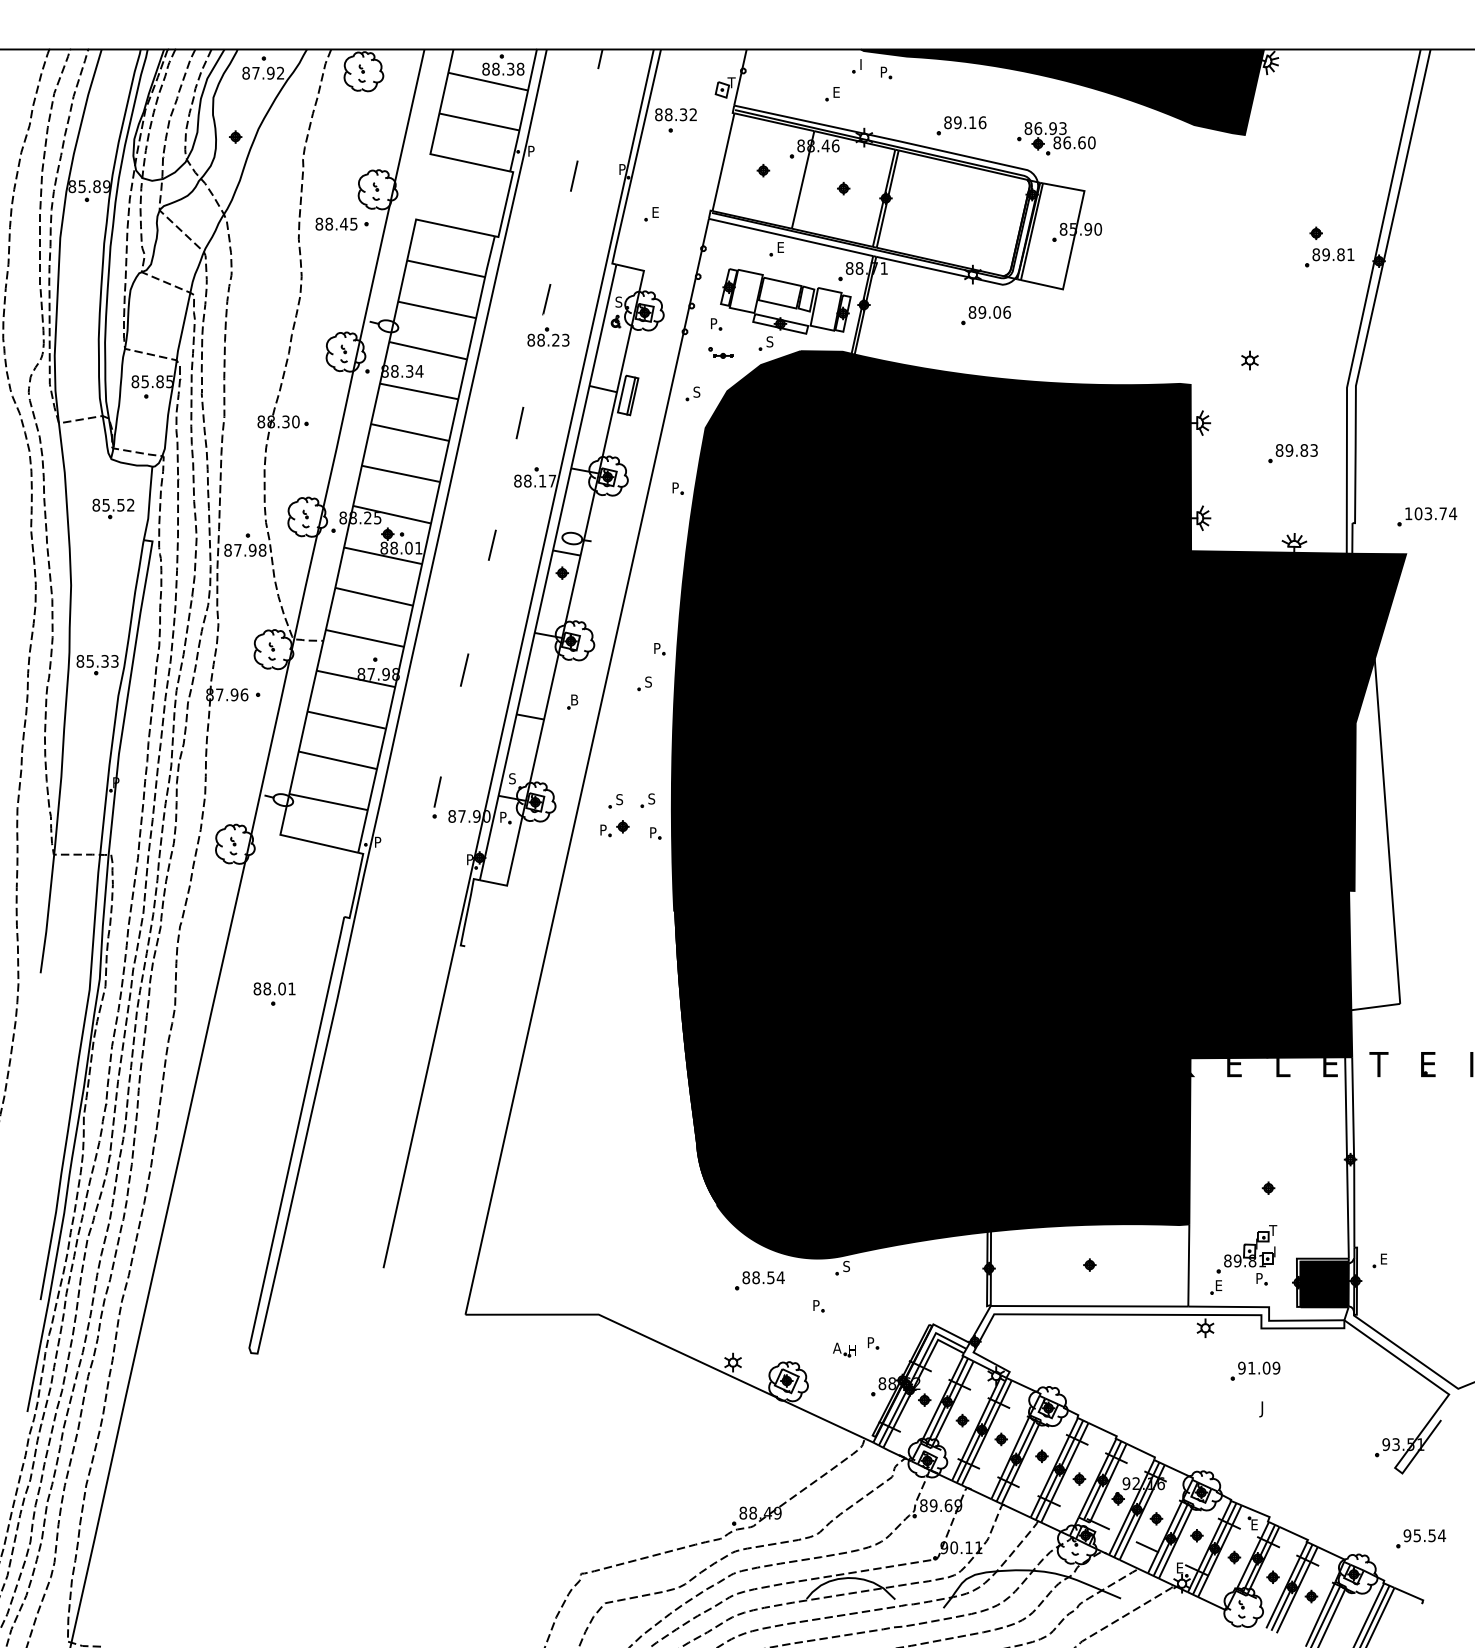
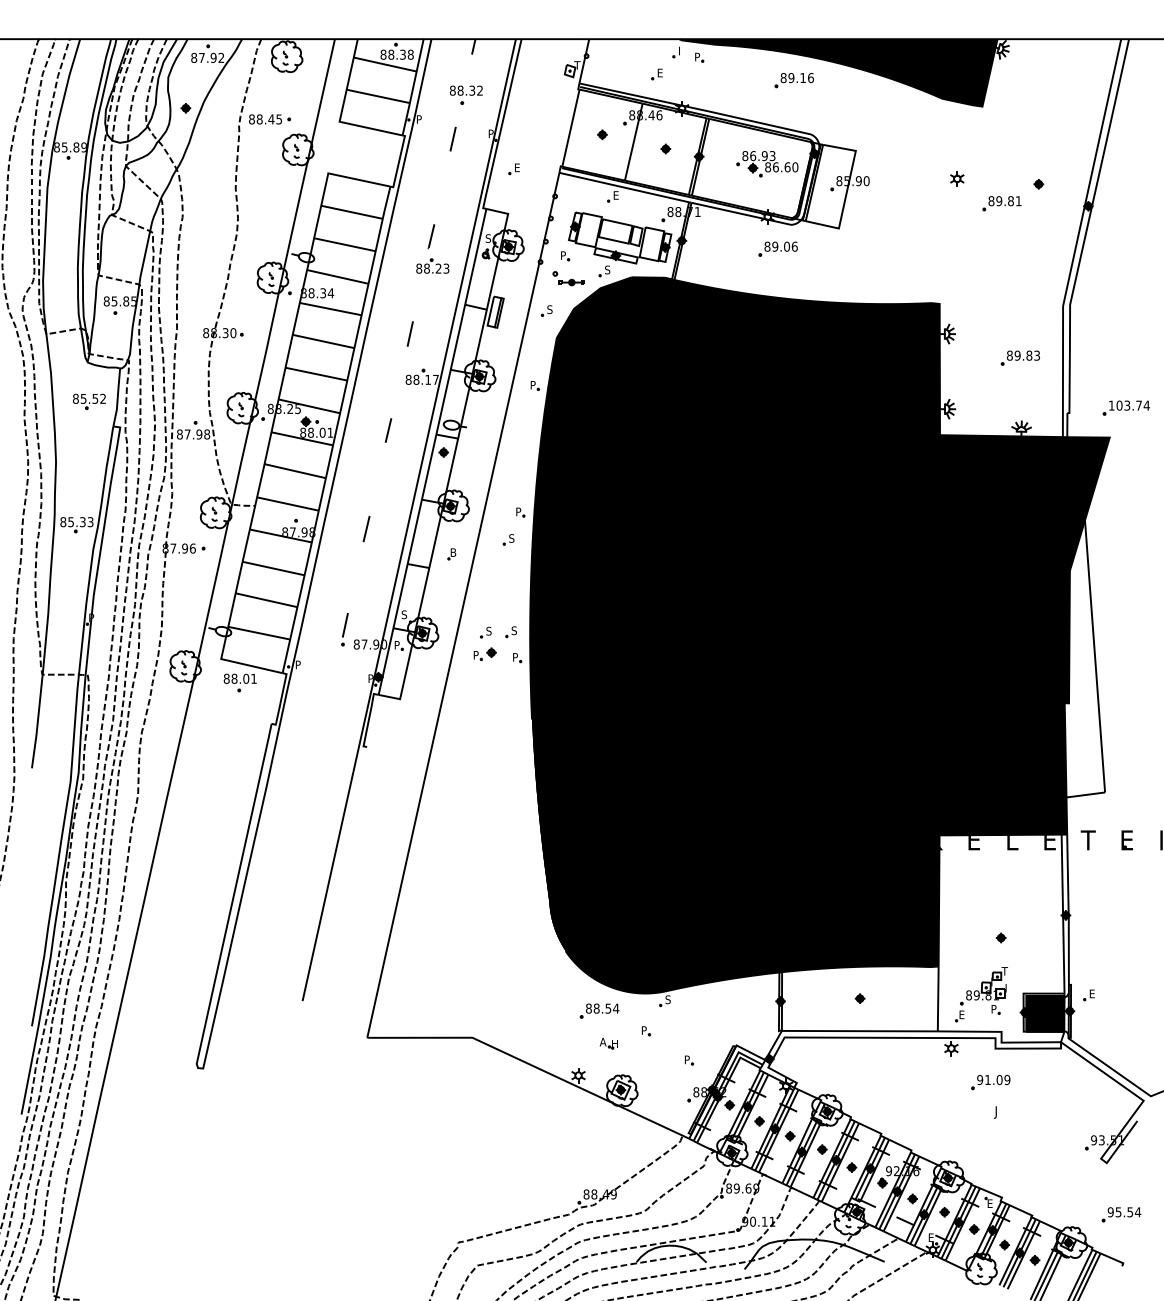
part: (675, 120) -> (465, 95), moved
part: (961, 125) -> (794, 80), moved
part: (1056, 138) -> (767, 163), moved
part: (341, 223) -> (269, 118), moved
part: (1329, 257) -> (1001, 203), moved
part: (720, 352) -> (568, 278), size x1.67
part: (1249, 360) -> (956, 178), moved
part: (274, 993) -> (240, 682), moved
part: (844, 1349) -> (608, 1043), moved

